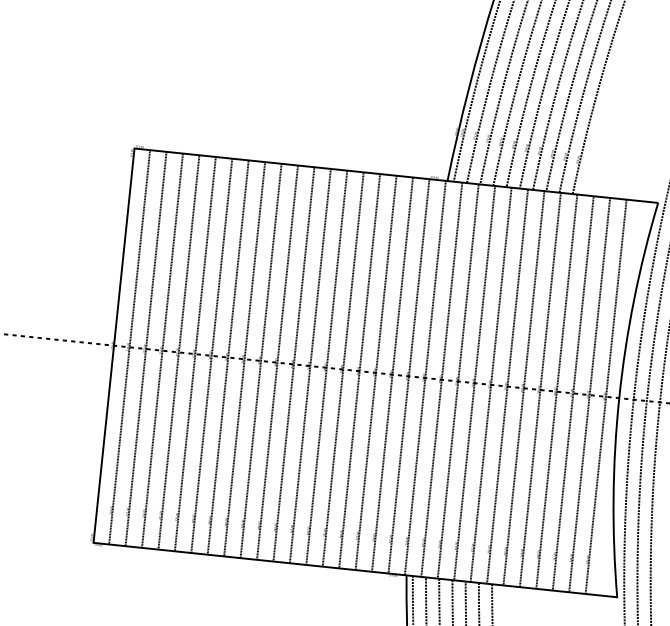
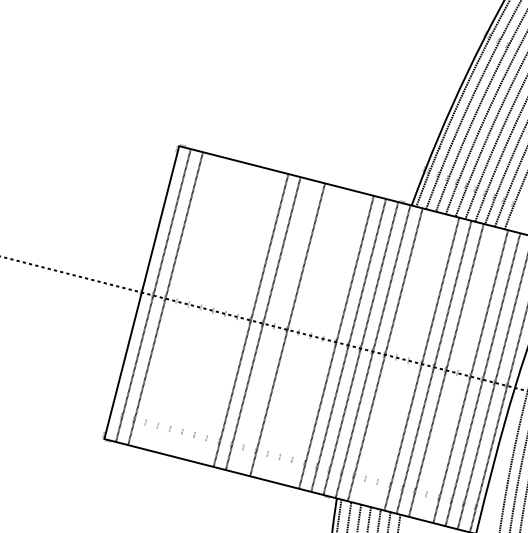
line: (162, 350) -> (177, 301), removed
line: (178, 352) -> (189, 304), removed
line: (194, 353) -> (201, 307), removed
line: (211, 355) -> (214, 310), removed
line: (227, 356) -> (226, 313), removed
line: (244, 358) -> (238, 316), removed
line: (293, 364) -> (275, 326), removed
line: (326, 367) -> (299, 332), removed
line: (342, 368) -> (311, 335), removed
line: (358, 370) -> (323, 338), removed
line: (458, 380) -> (397, 357), removed
line: (474, 382) -> (409, 360), removed
line: (540, 389) -> (458, 373), removed

